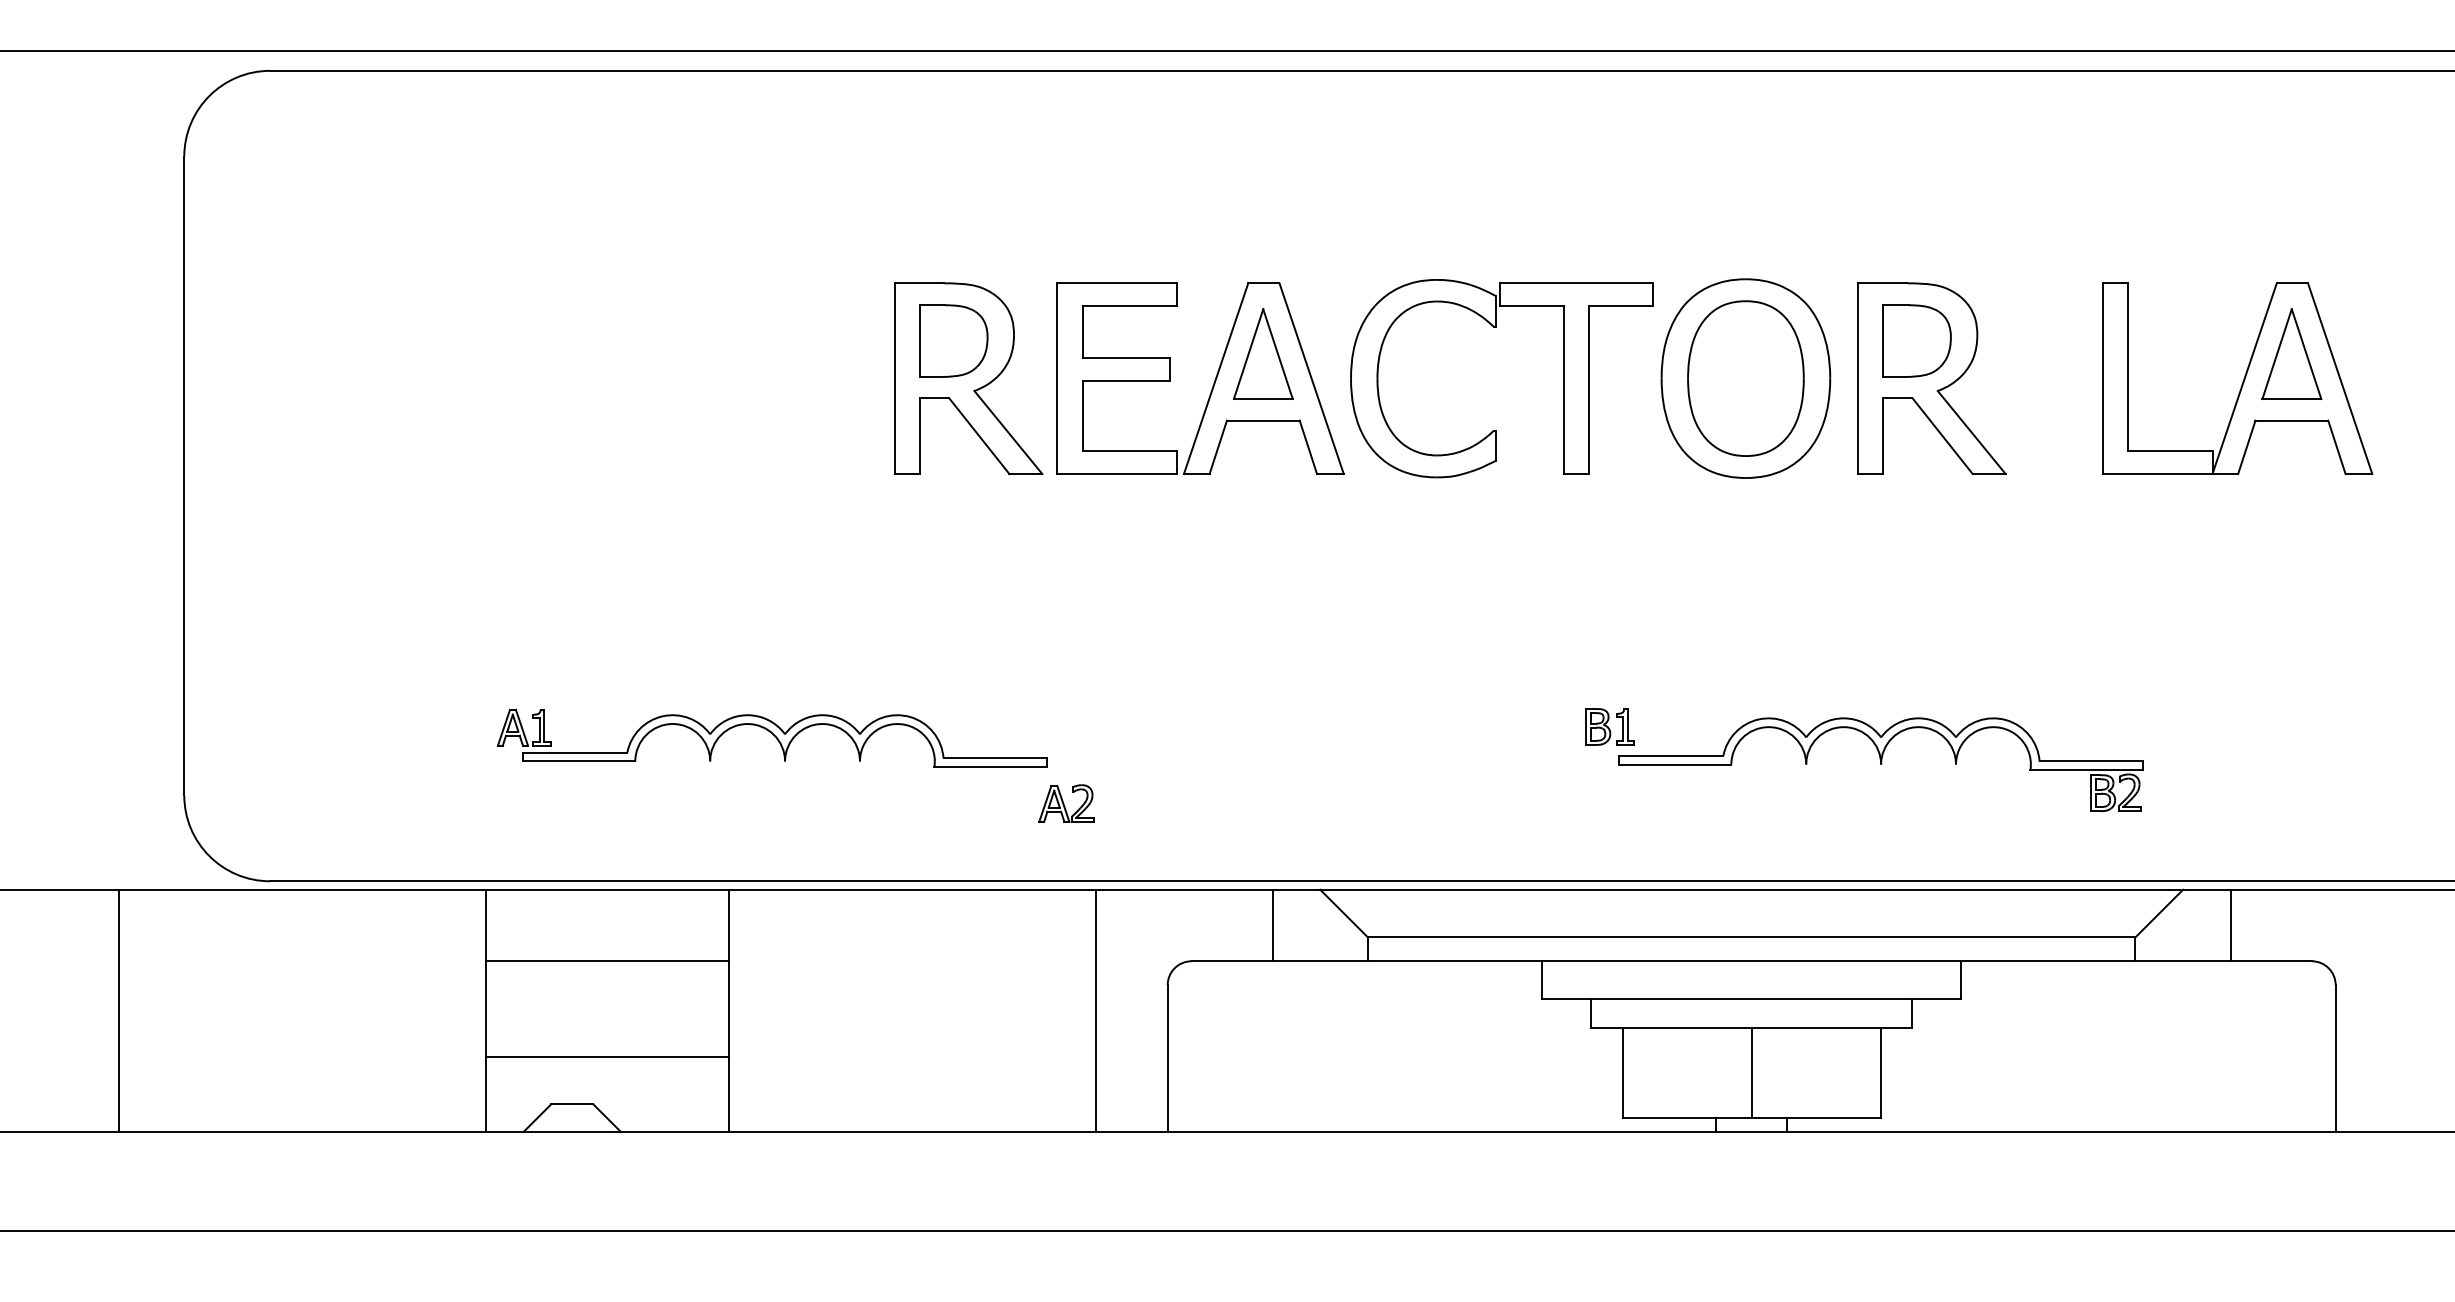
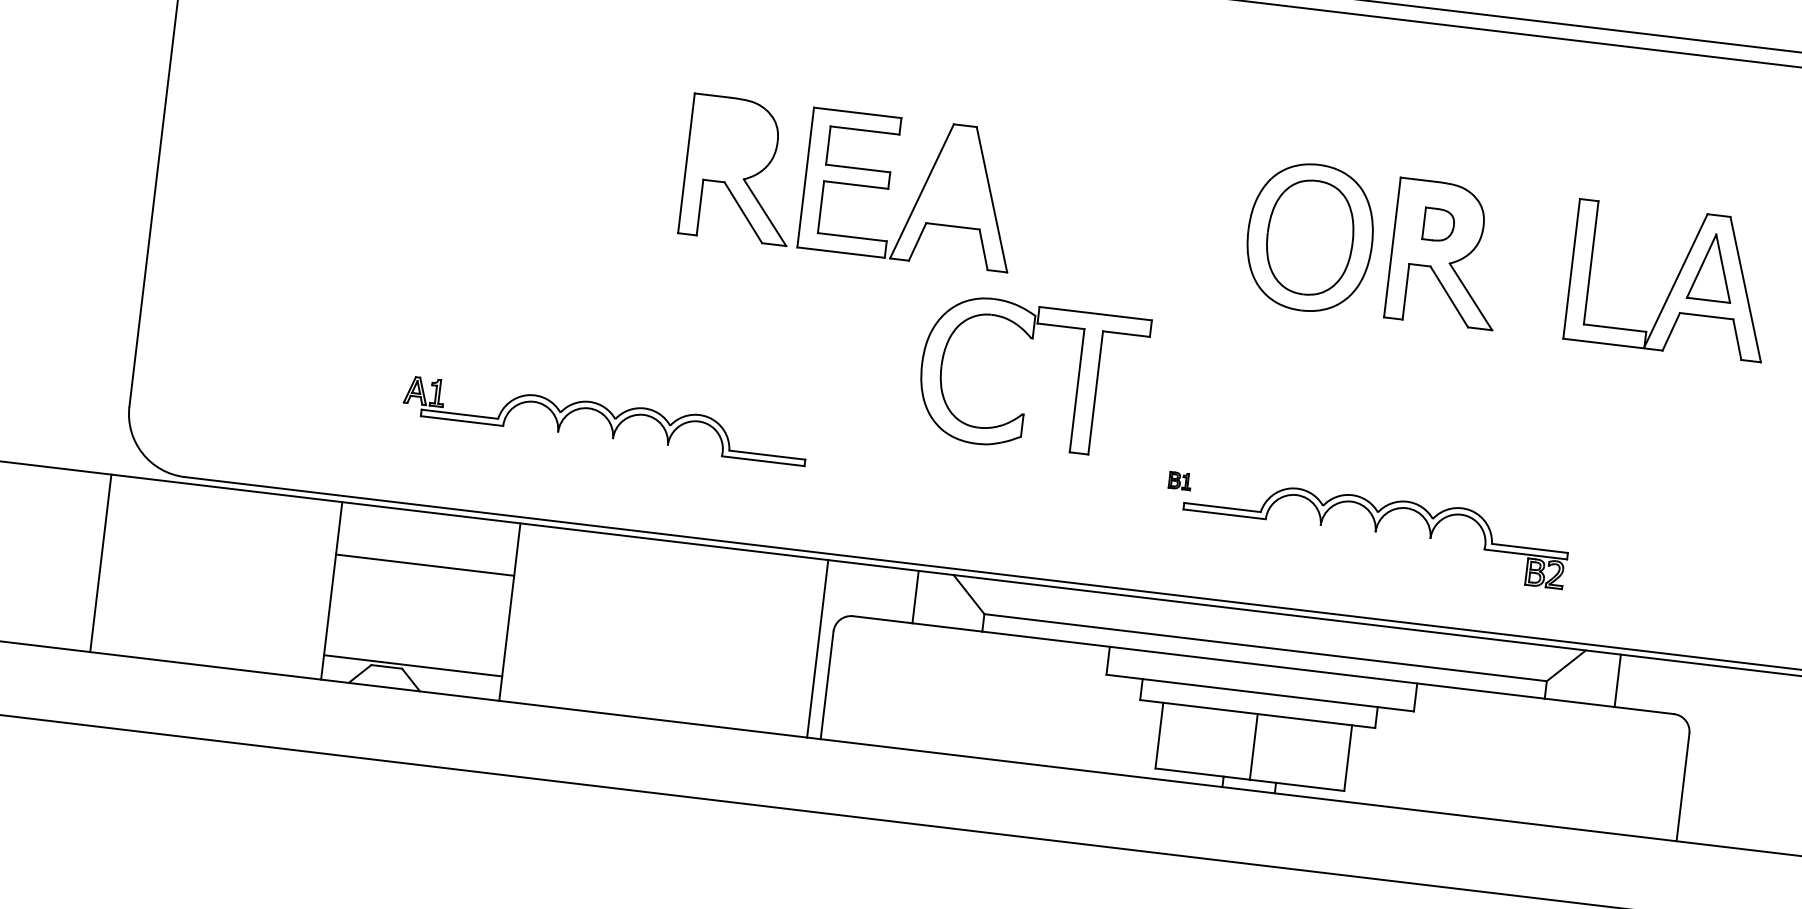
part: (1496, 327) -> (1033, 339), moved
part: (953, 340) -> (732, 140), removed
part: (1916, 340) -> (1438, 224), size x0.6
part: (1262, 353) -> (958, 177), removed
part: (1609, 726) -> (1179, 480), size x0.6
part: (772, 737) -> (605, 420), moved
part: (1066, 803) -> (775, 489), removed
line: (118, 1010) -> (100, 563), moved
line: (1096, 1010) -> (817, 648), moved
line: (607, 1056) -> (413, 665), moved

